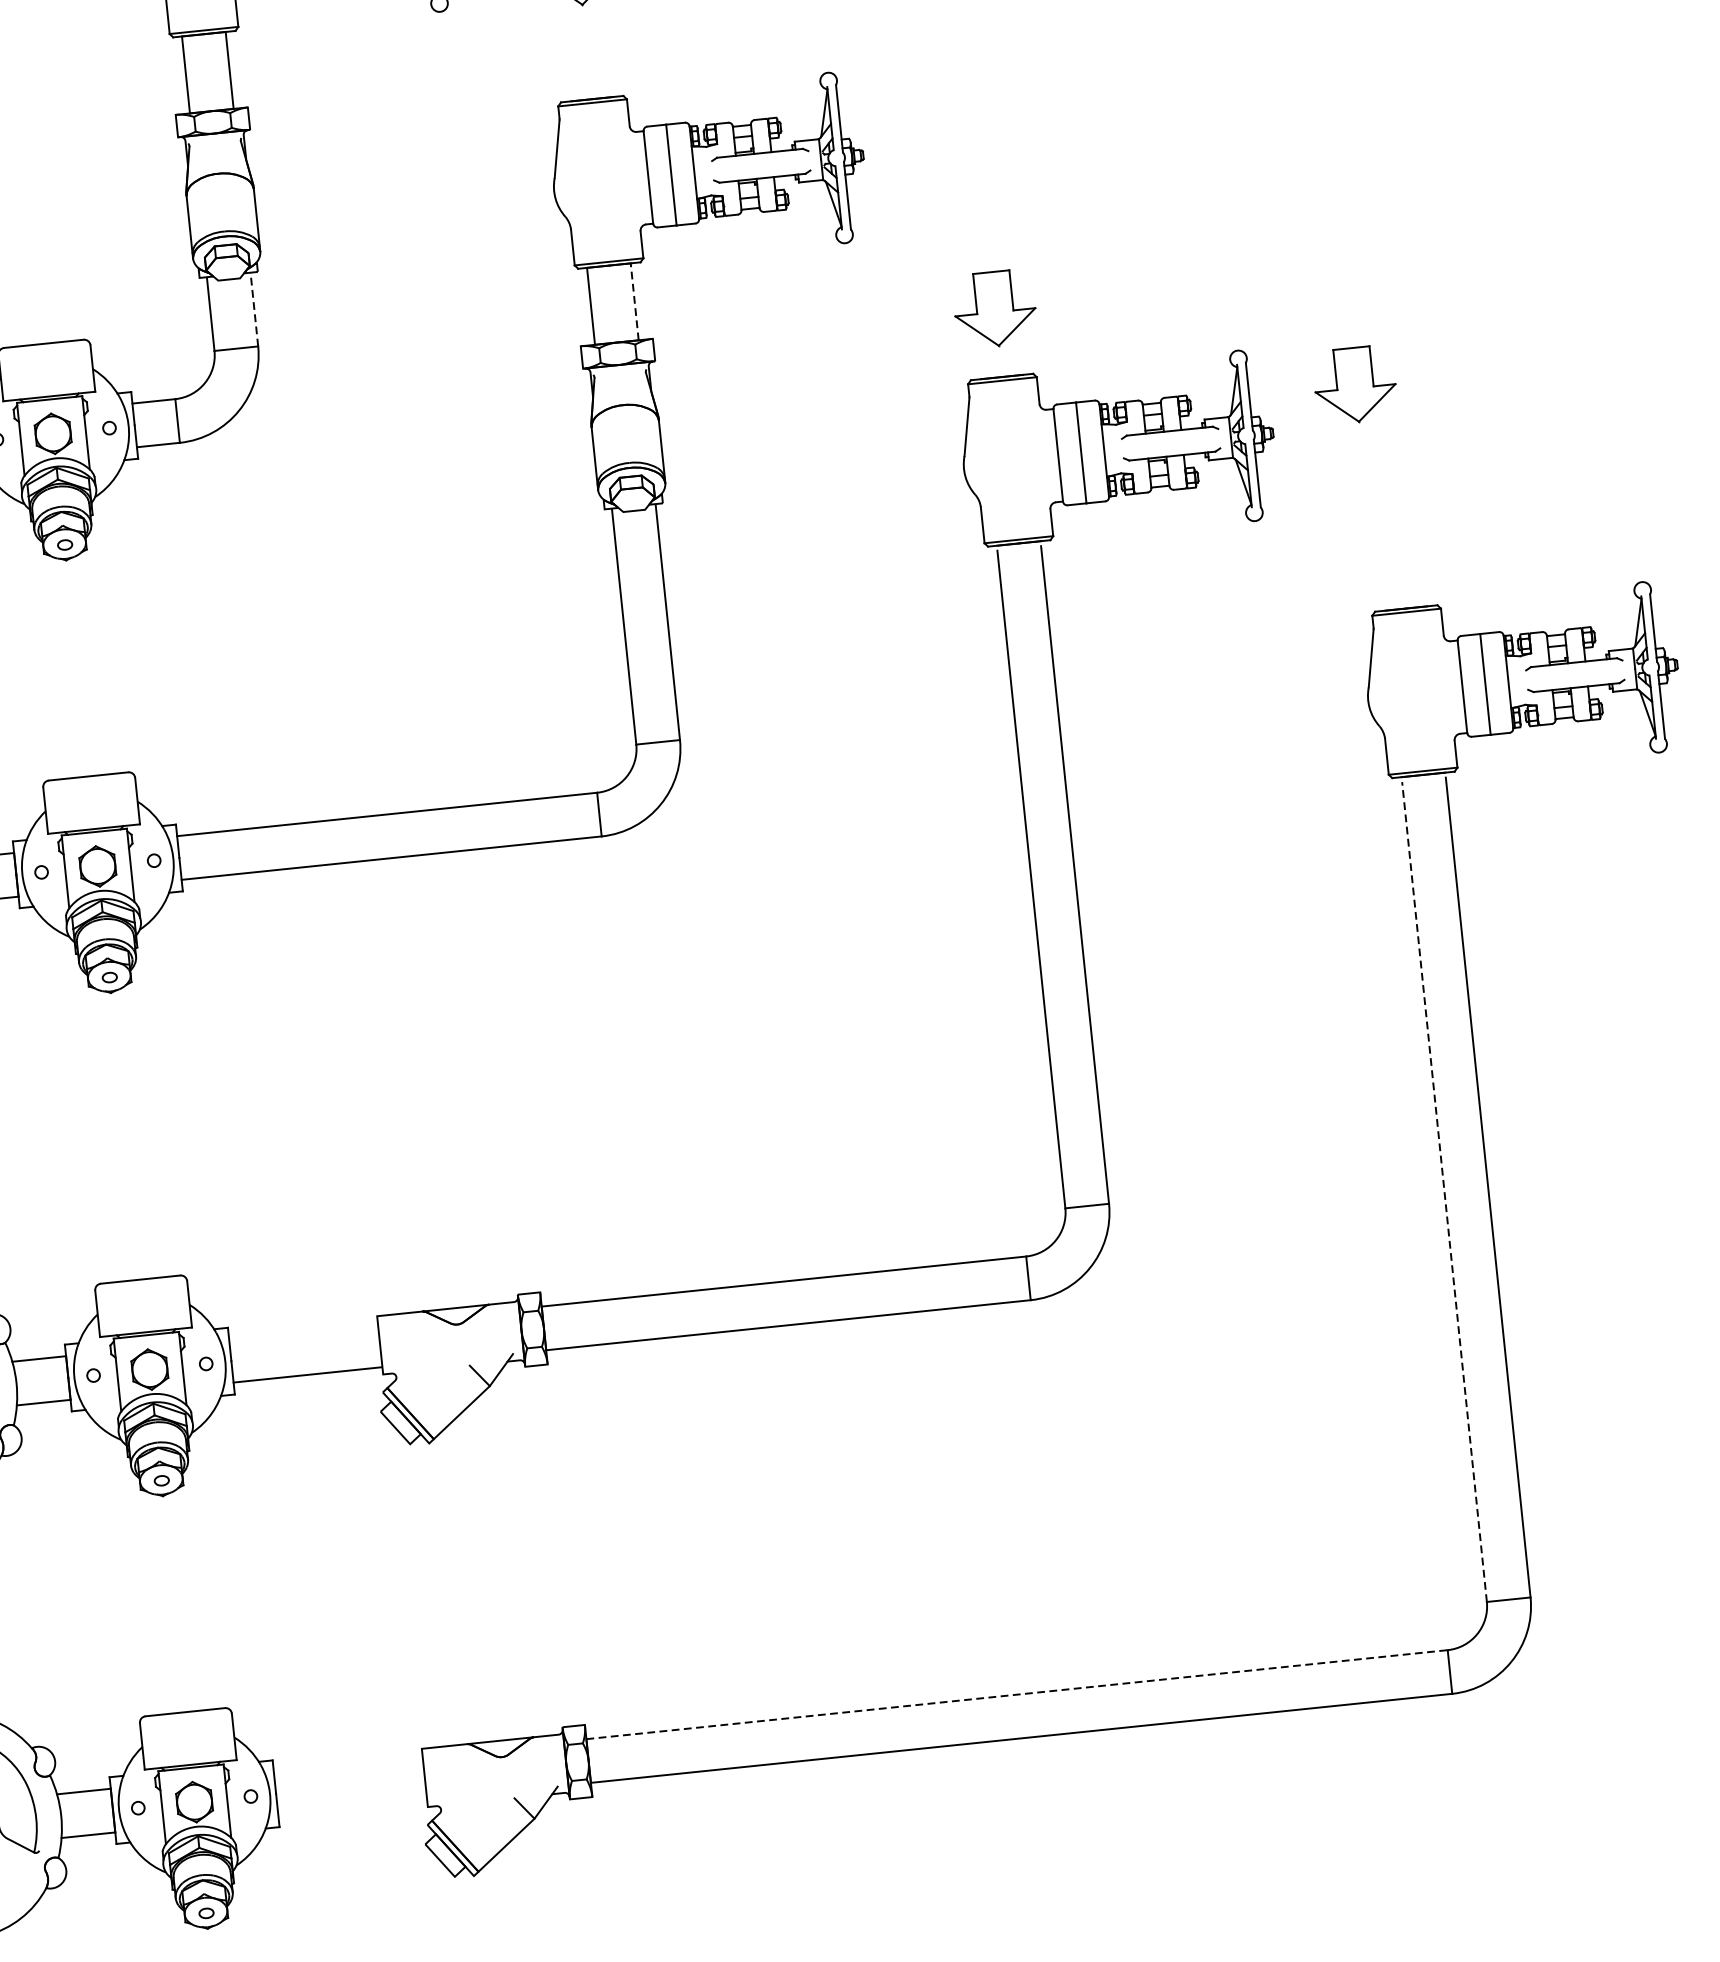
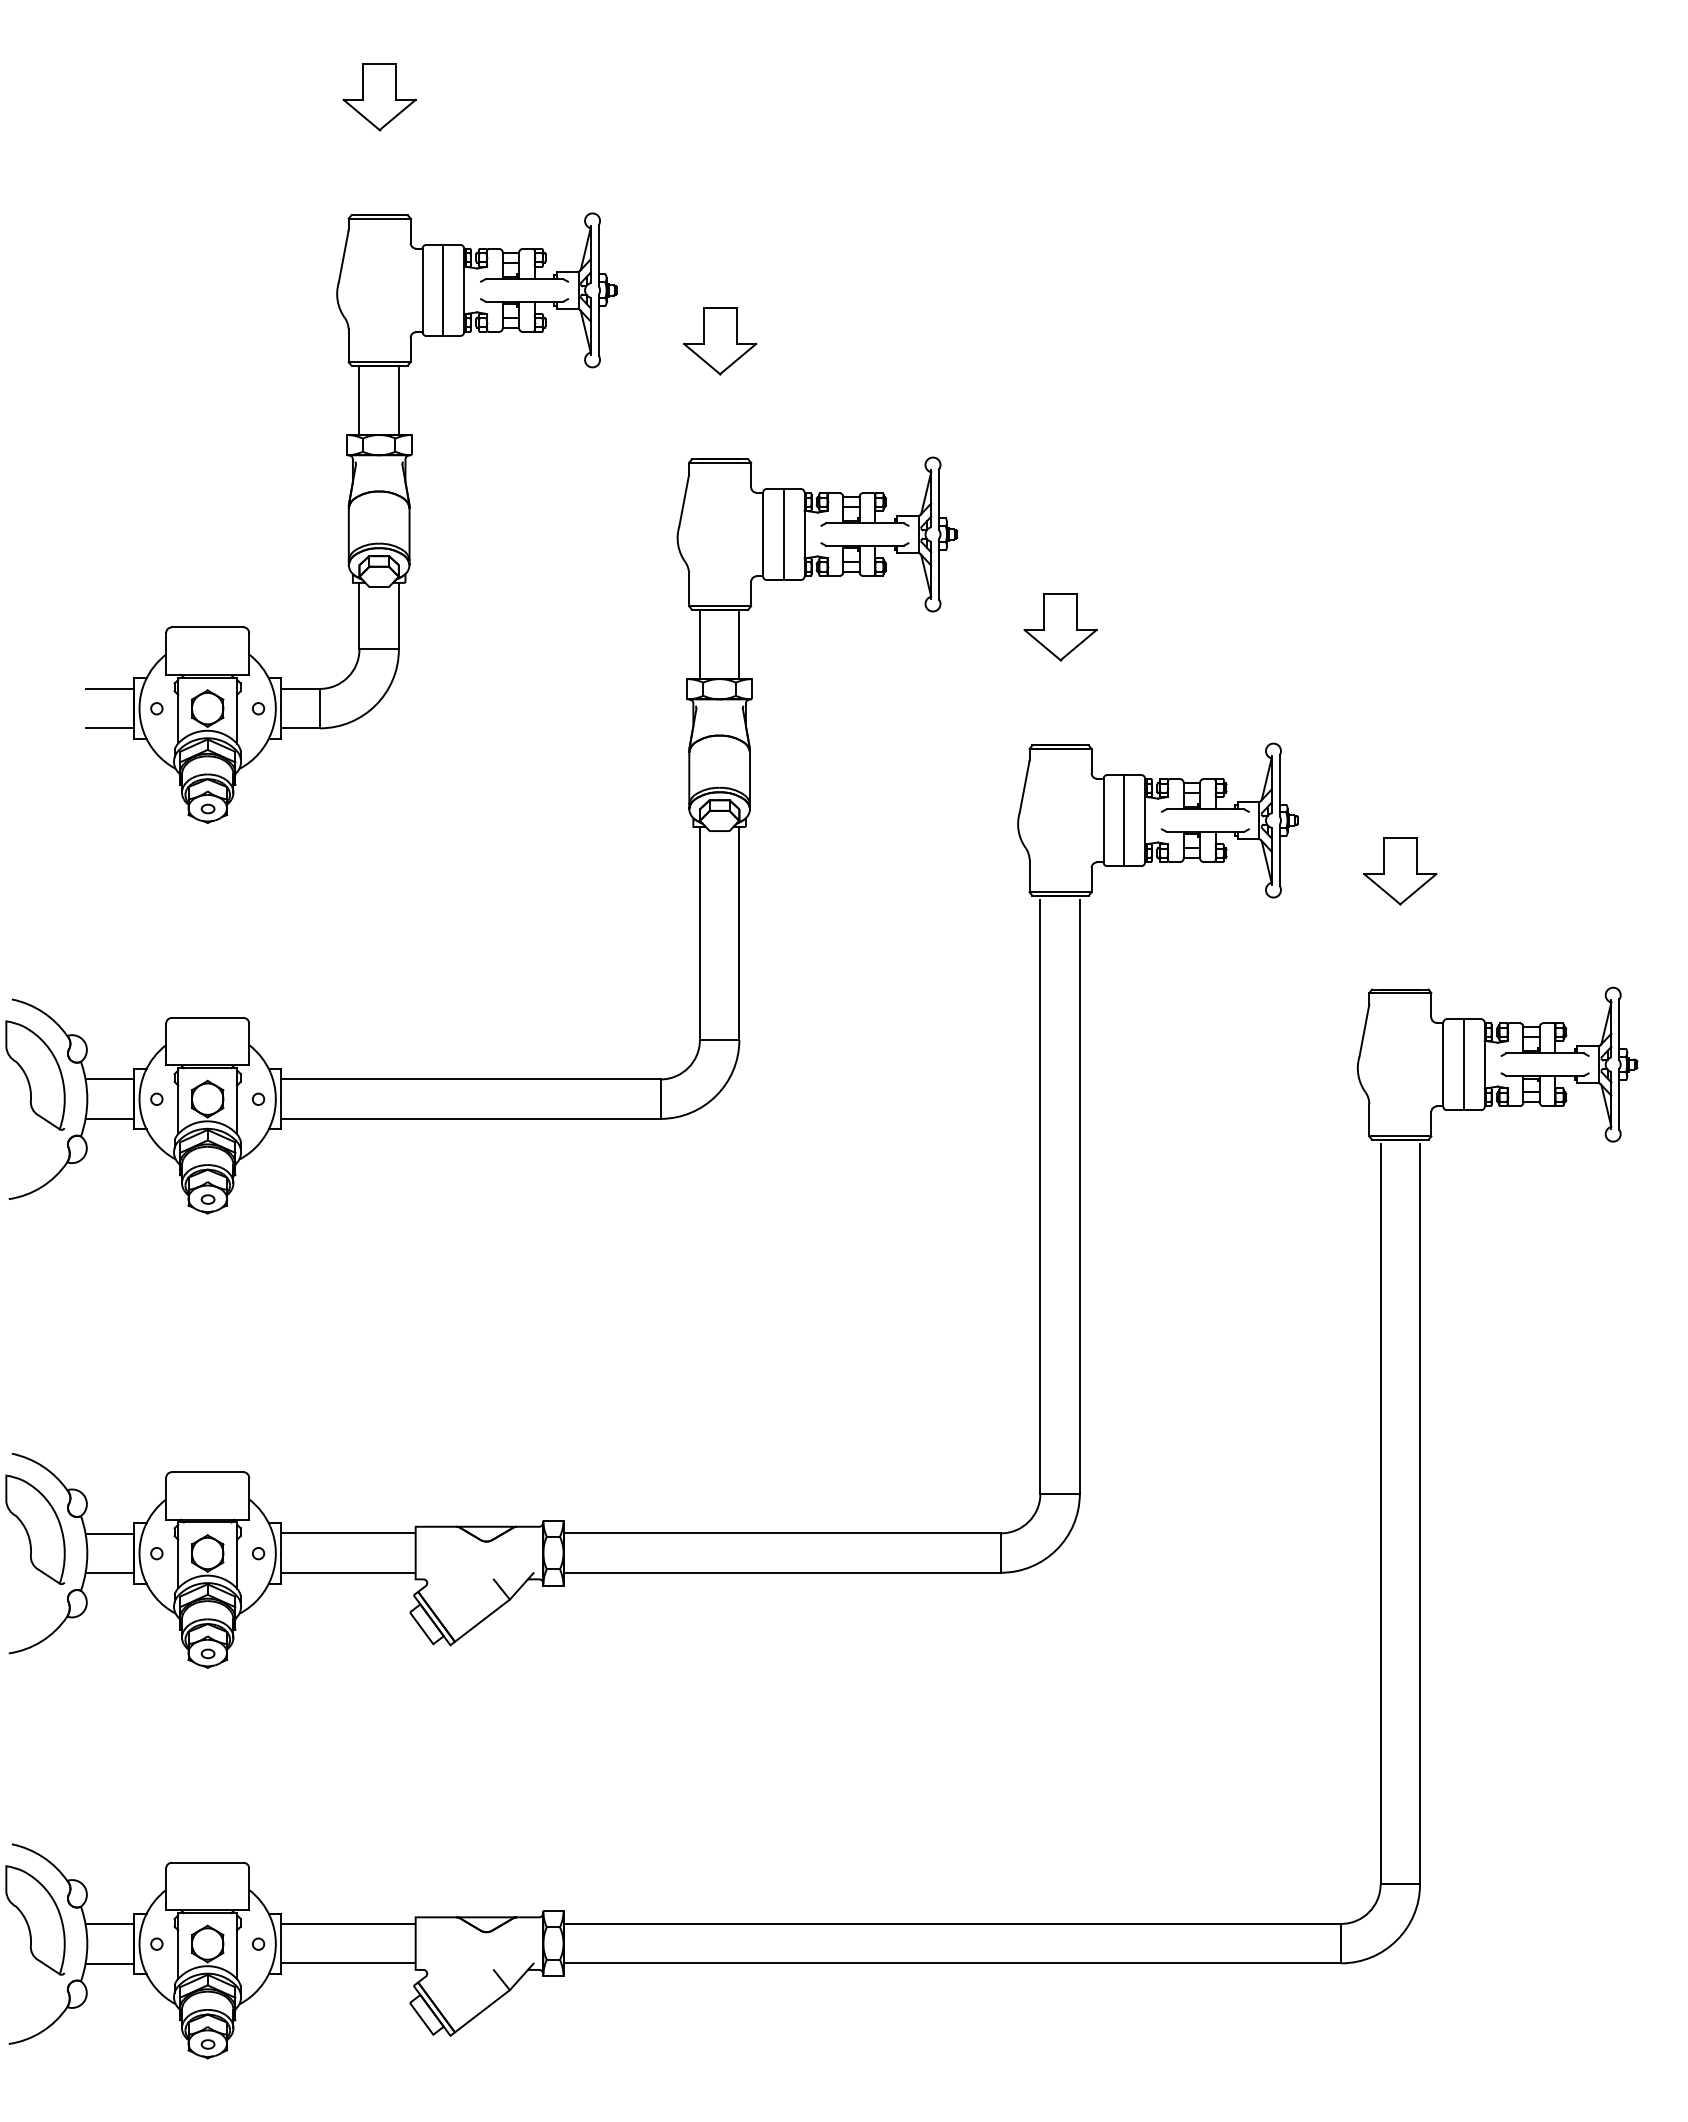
line: (634, 301) -> (739, 644), dashed -> solid
line: (253, 308) -> (398, 615), dashed -> solid
part: (994, 309) -> (1060, 627), moved
part: (1355, 385) -> (1400, 871), moved
line: (1444, 1191) -> (1380, 1513), dashed -> solid
line: (303, 1331) -> (348, 1533), added
line: (1017, 1694) -> (952, 1923), dashed -> solid
line: (348, 1763) -> (348, 1923), added
line: (352, 1807) -> (348, 1963), added

